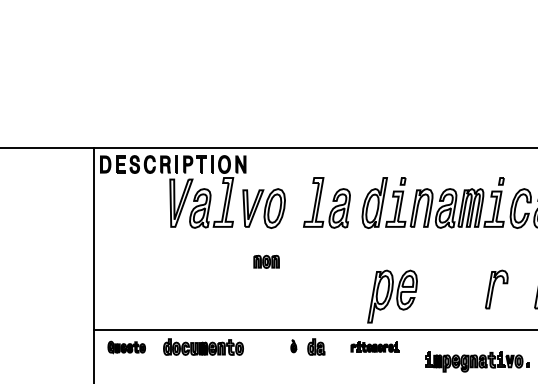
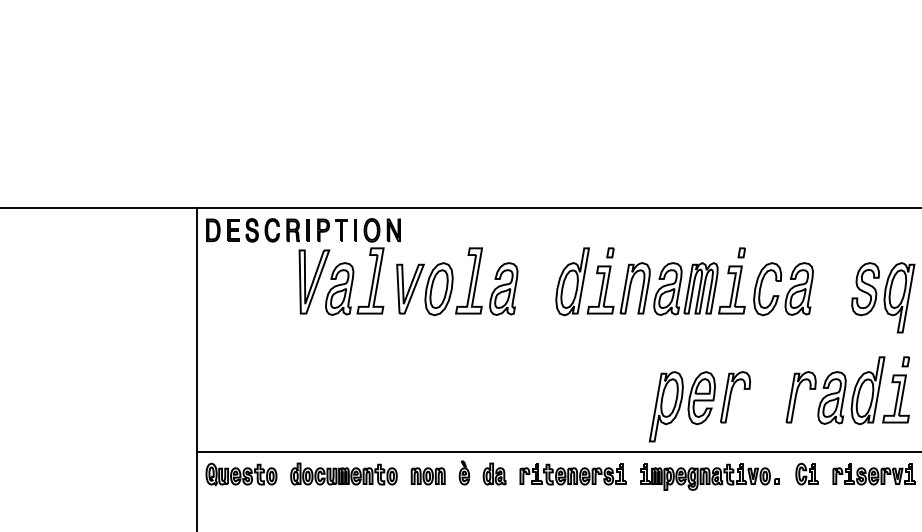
part: (332, 201) -> (494, 279), moved
part: (266, 261) -> (427, 476), moved
part: (391, 296) -> (681, 406), moved
part: (293, 345) -> (464, 472), size x1.43
part: (126, 347) -> (241, 474), size x1.43
part: (374, 347) -> (572, 474), size x1.67
part: (477, 361) -> (709, 476), moved

